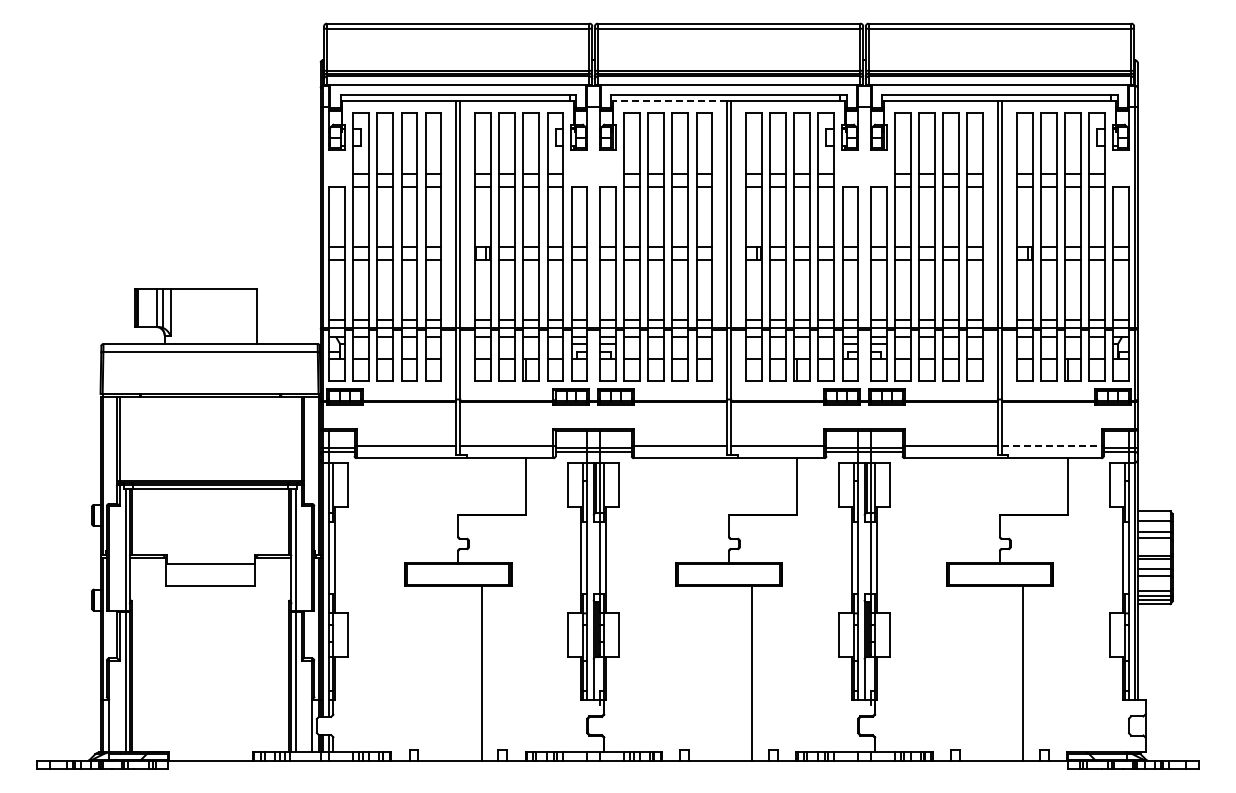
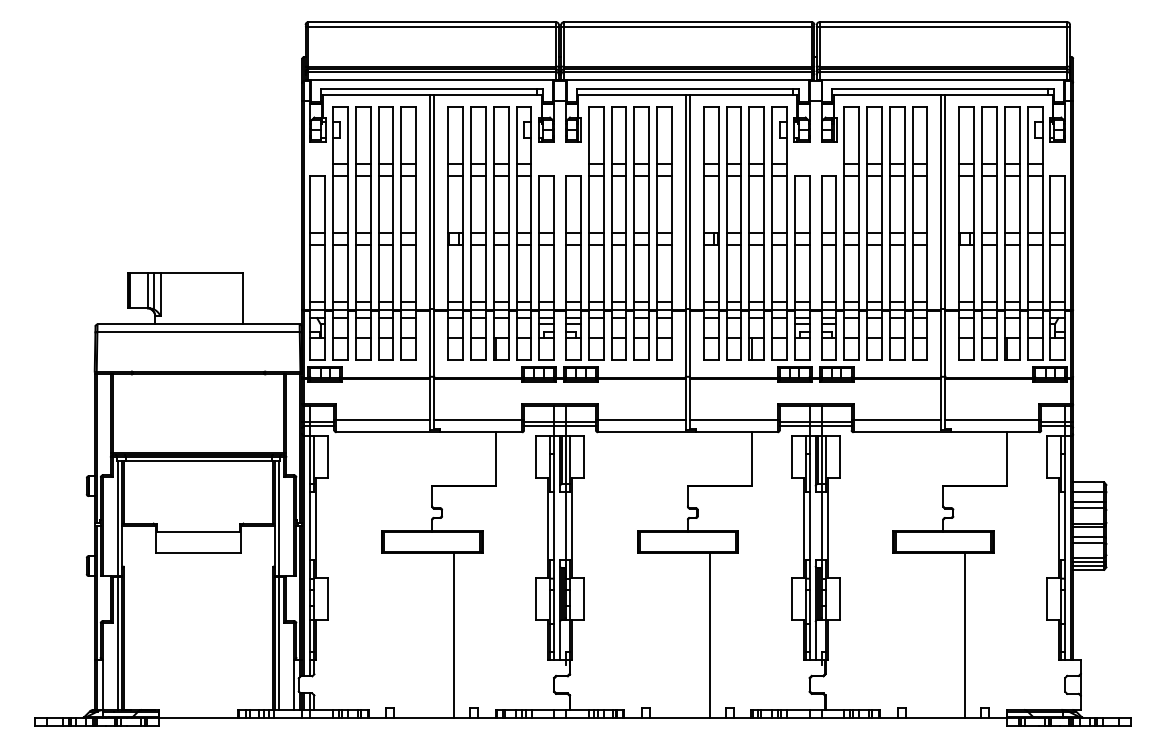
line: (670, 100) -> (632, 94), dashed -> solid
line: (1051, 445) -> (992, 420), dashed -> solid

